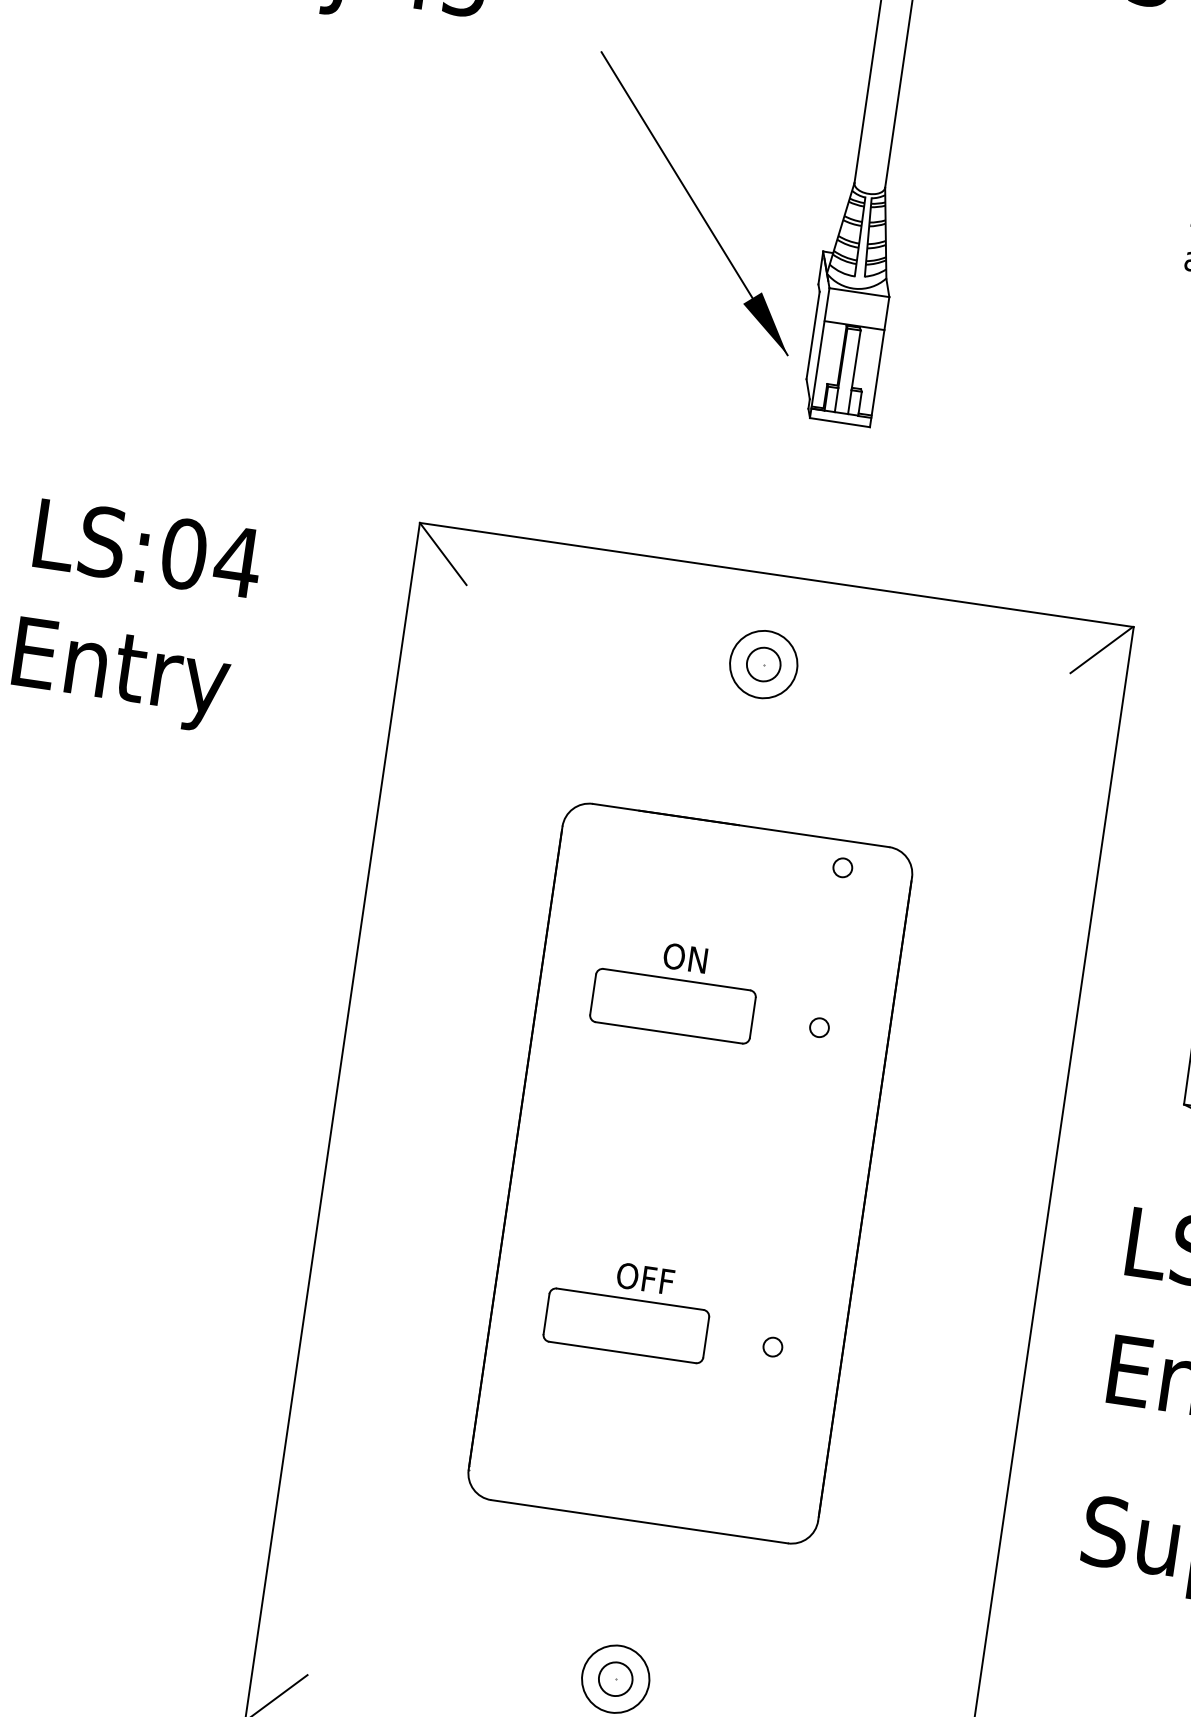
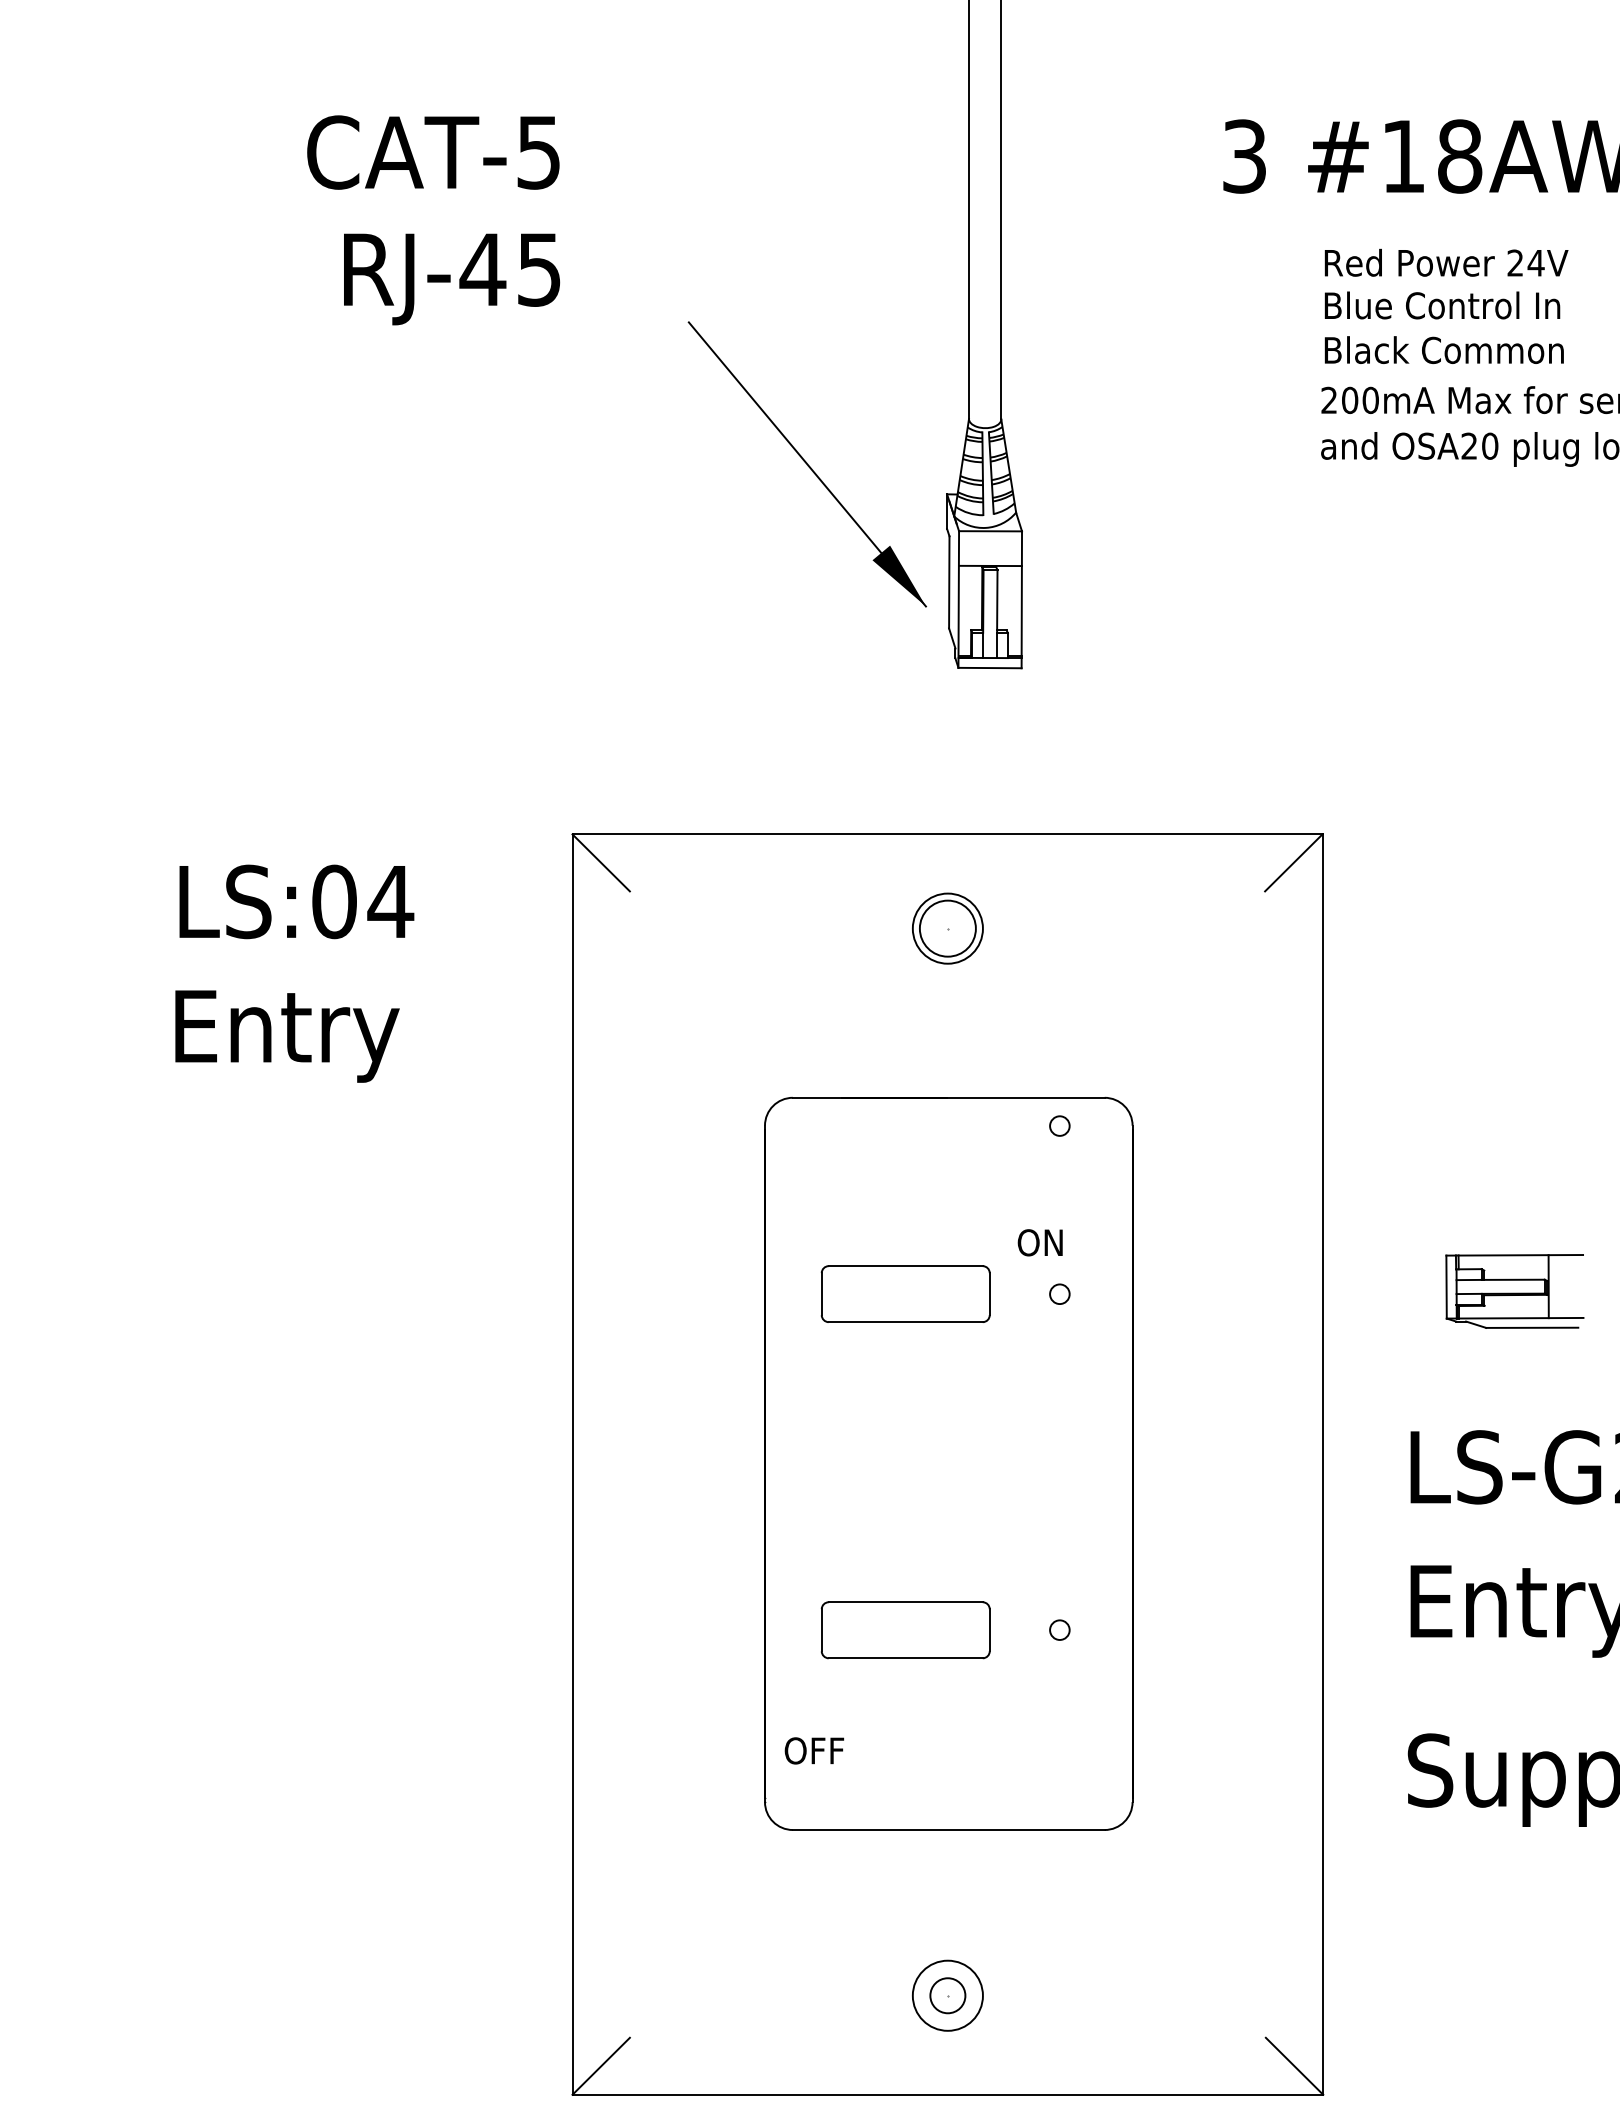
circle: (763, 664) -> (947, 928), size x1.6
text: (684, 957) -> (1039, 1242), moved
text: (645, 1278) -> (814, 1750), moved

